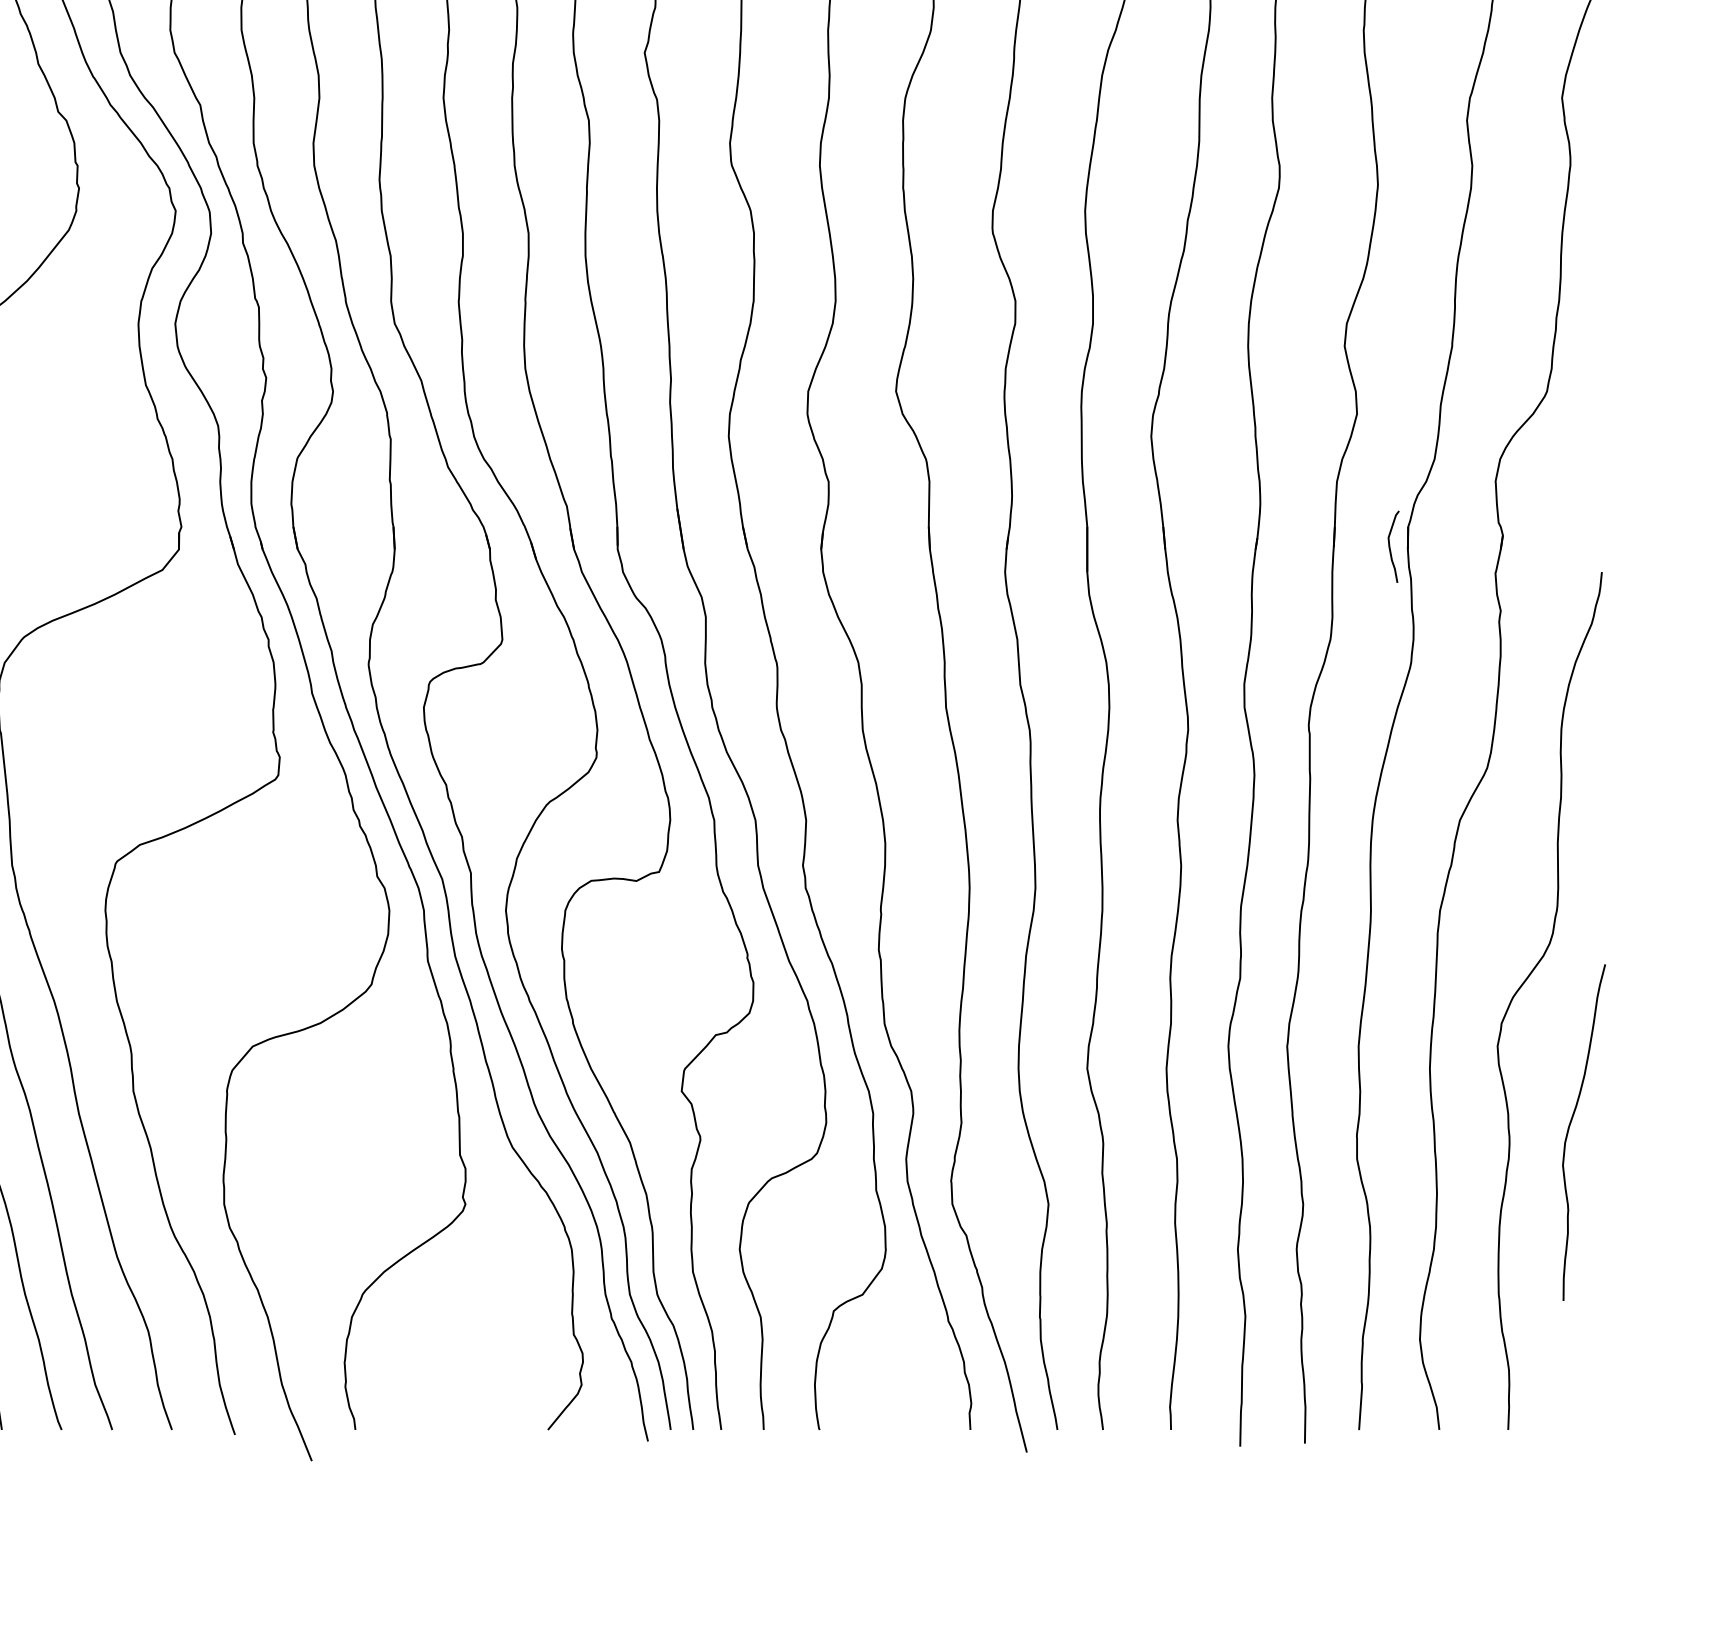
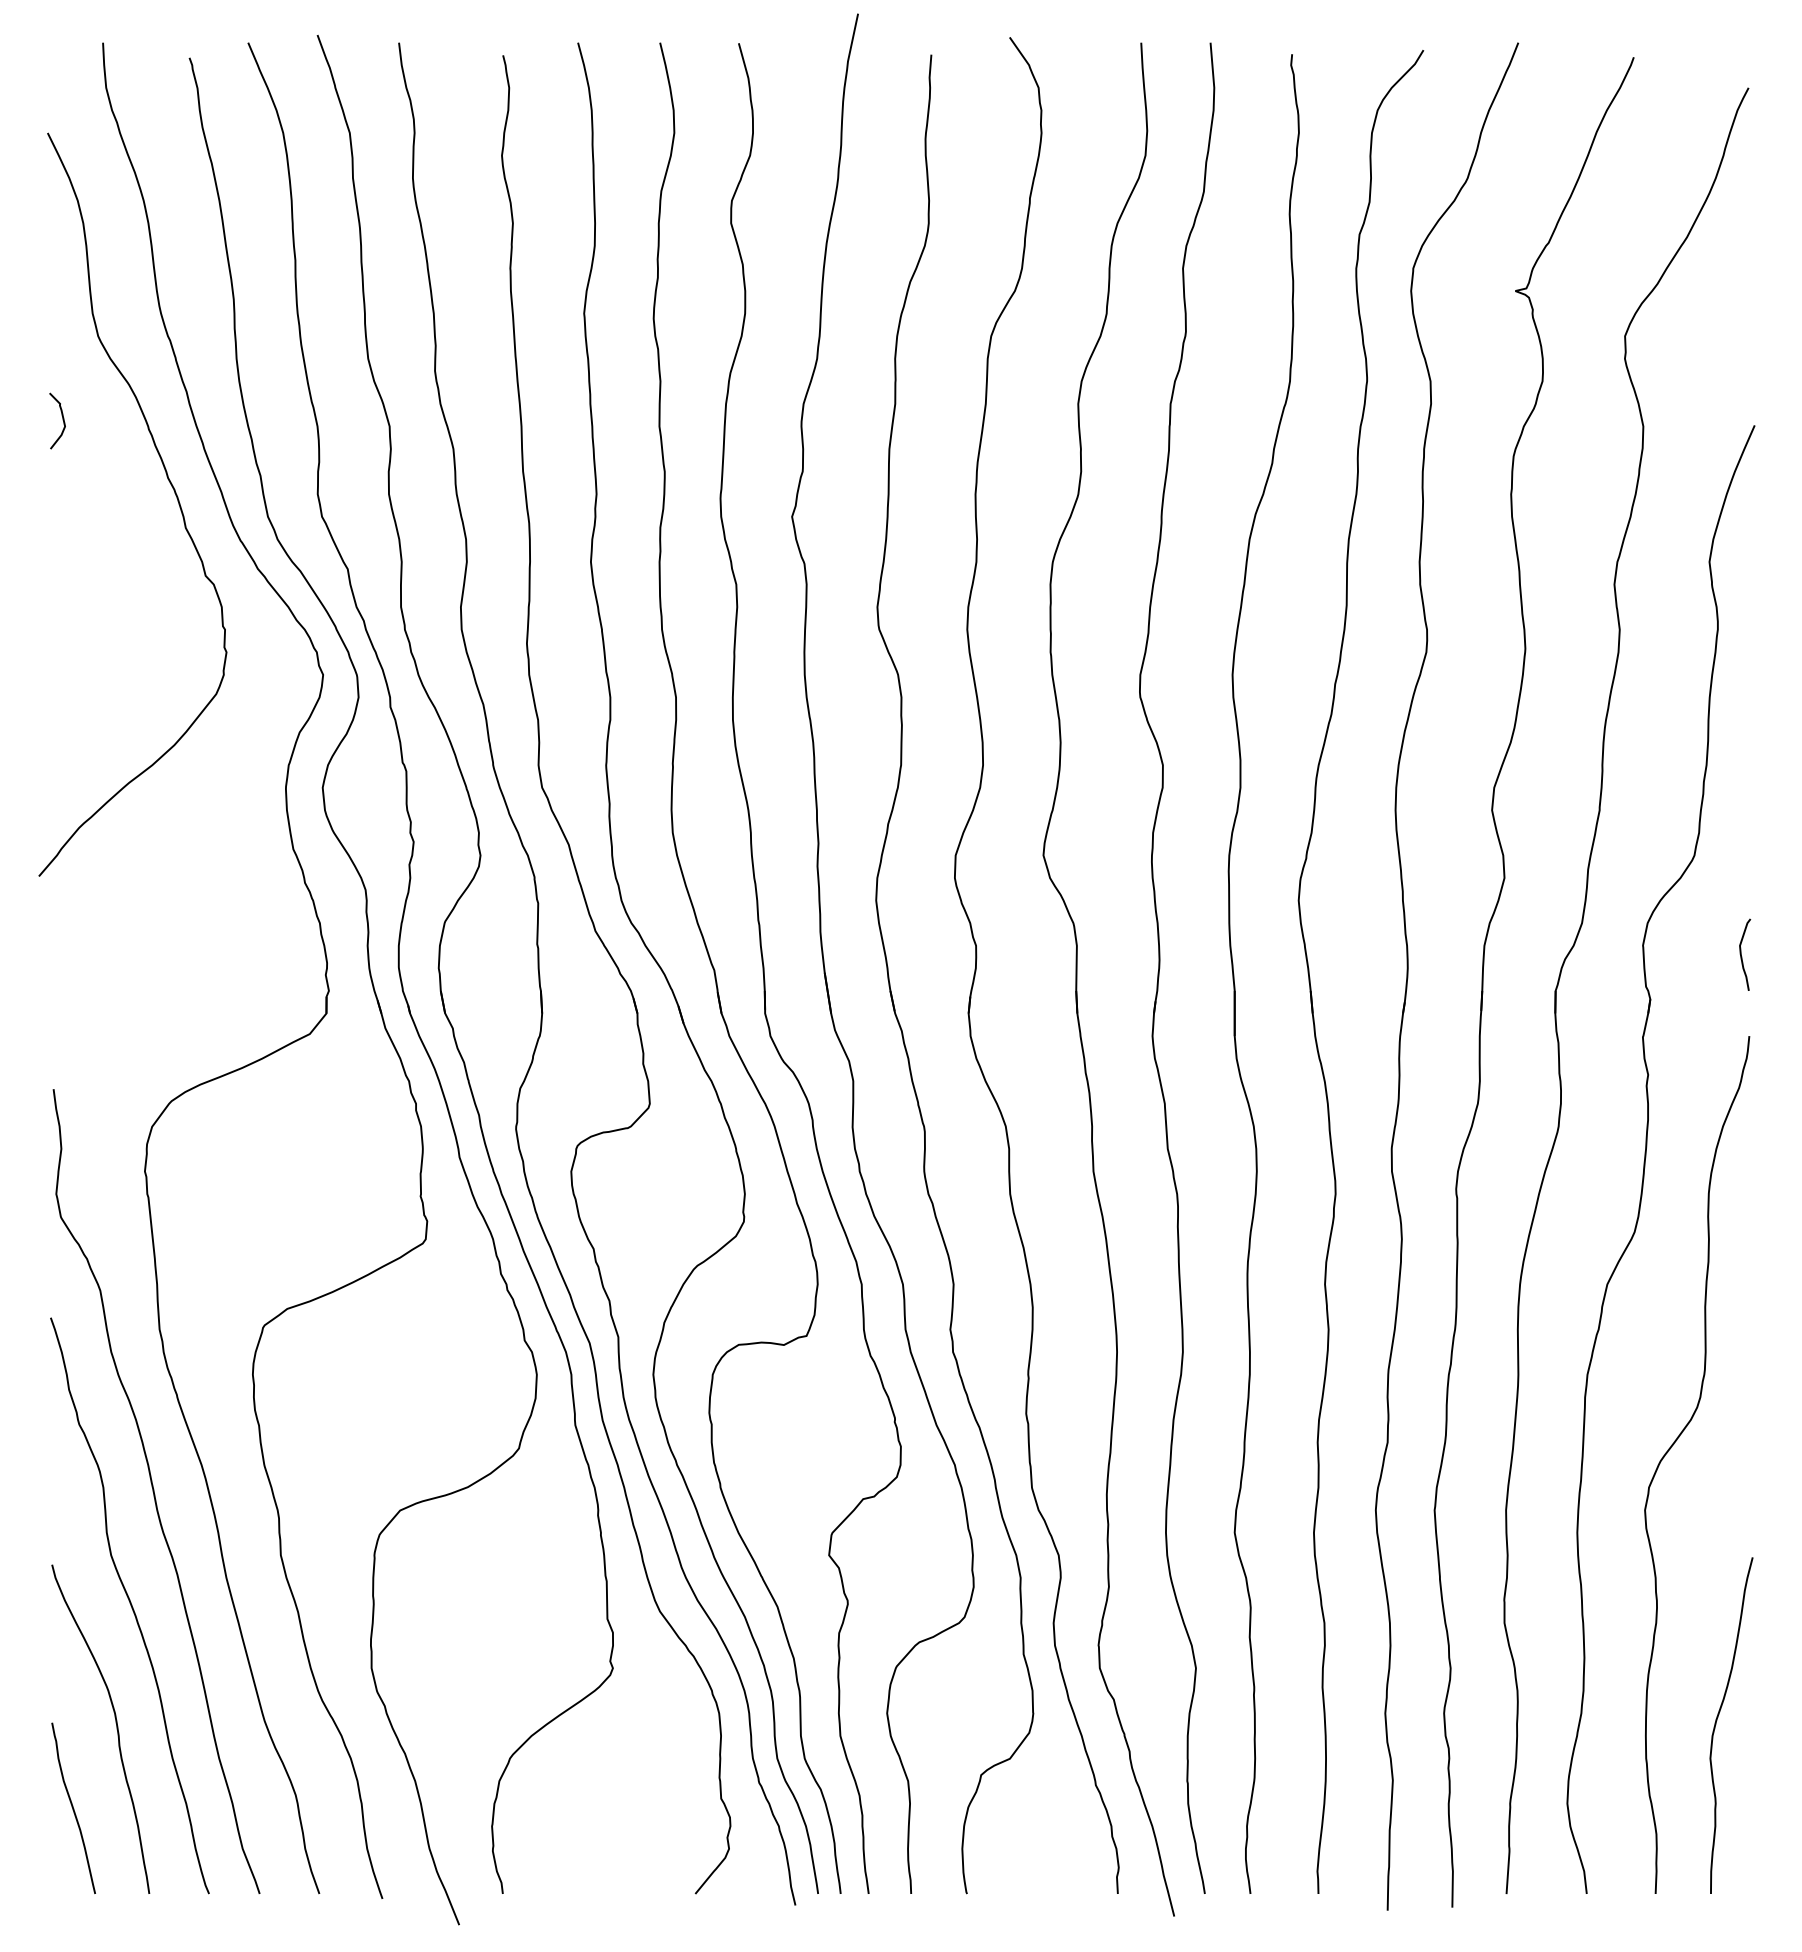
curve: (1391, 548) -> (1742, 956), moved
curve: (1570, 1127) -> (1717, 1720), moved

